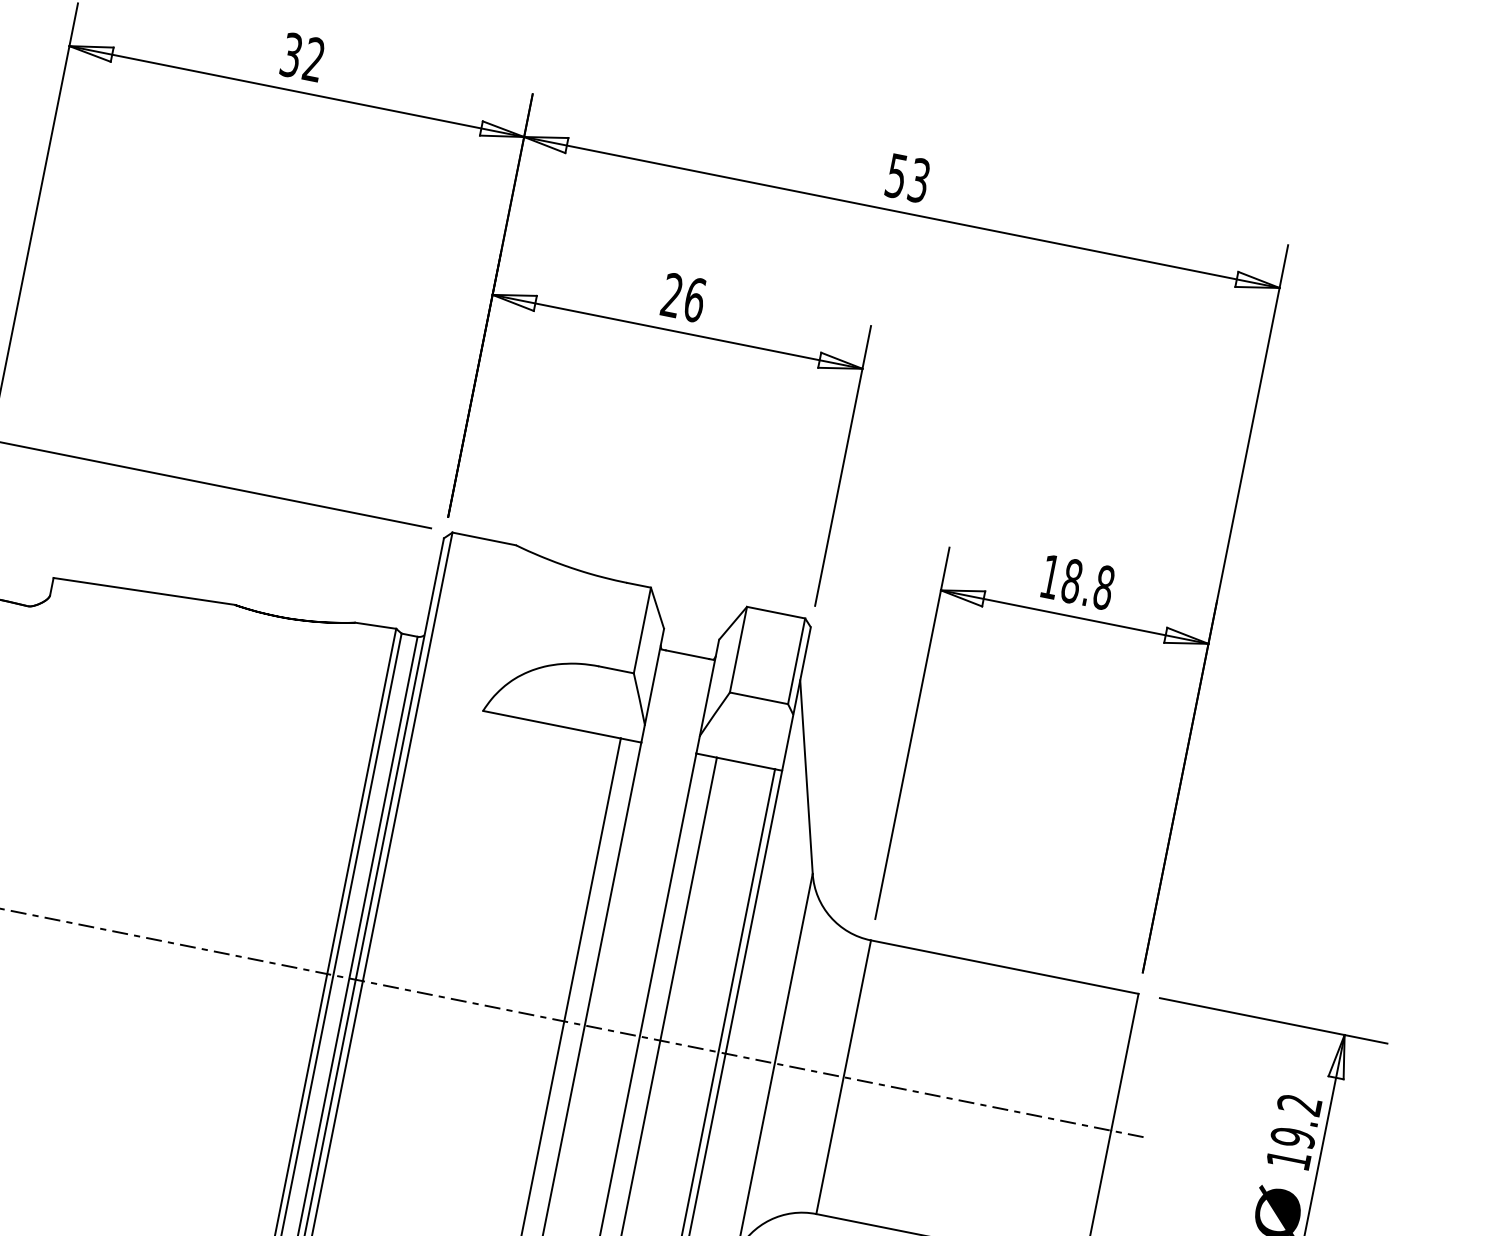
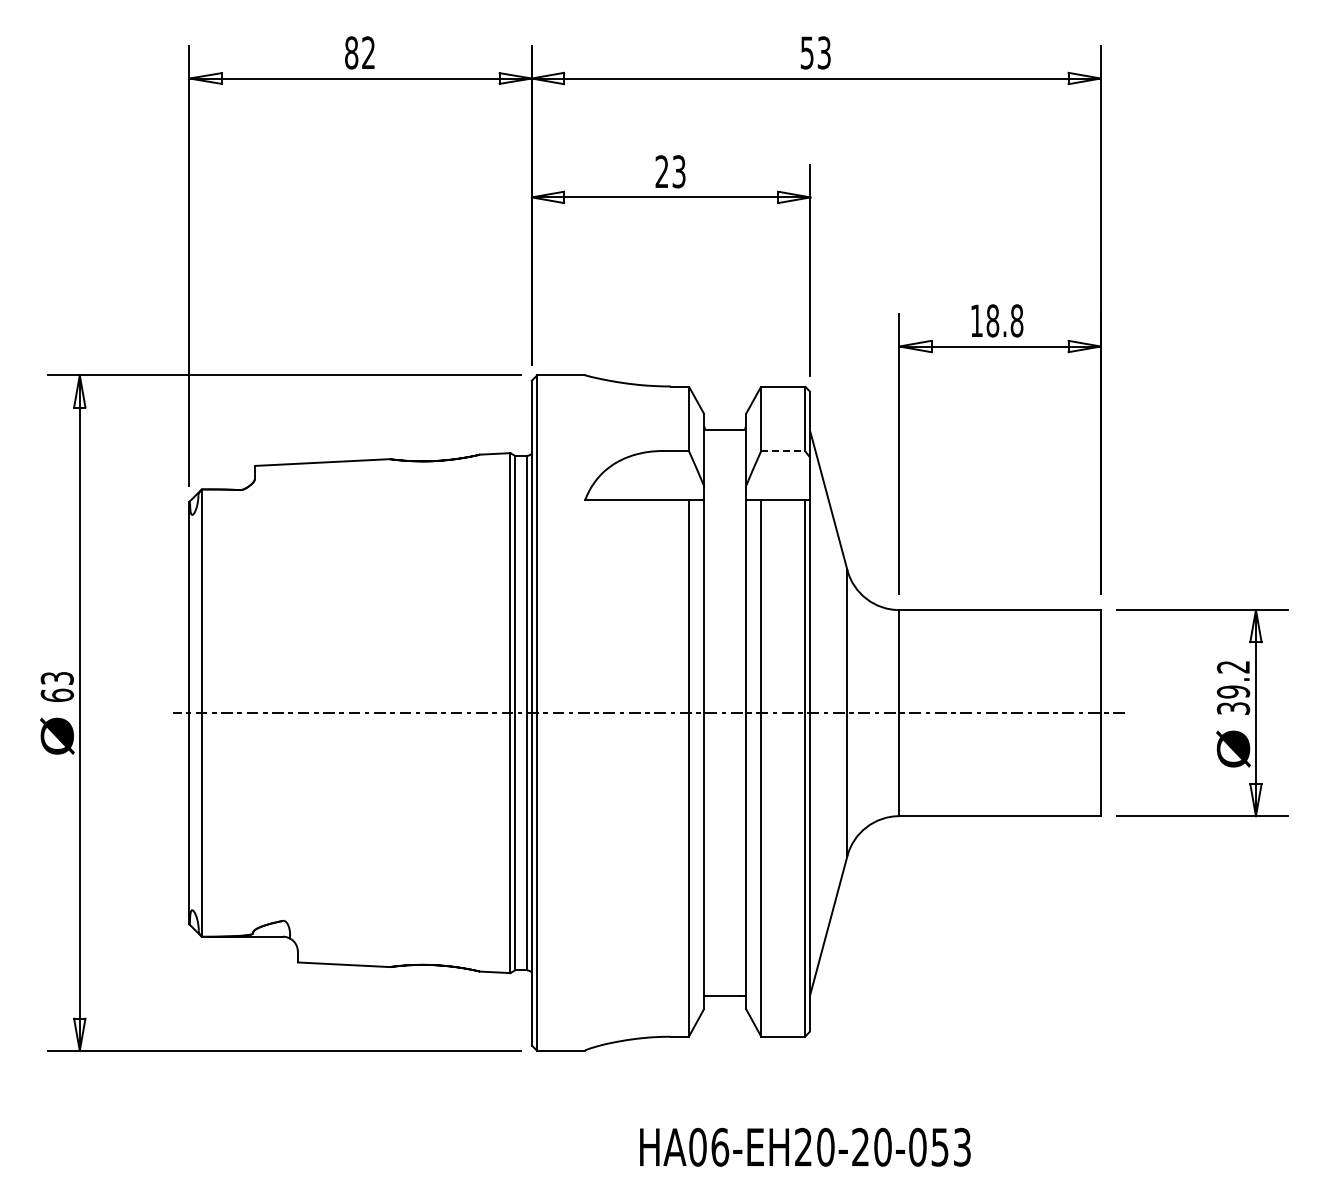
text: (291, 54) -> (351, 52), 32 -> 82
text: (694, 299) -> (678, 171), 26 -> 23
line: (759, 699) -> (783, 451), solid -> dashed
text: (1288, 1159) -> (1233, 708), 19.2 -> 39.2

